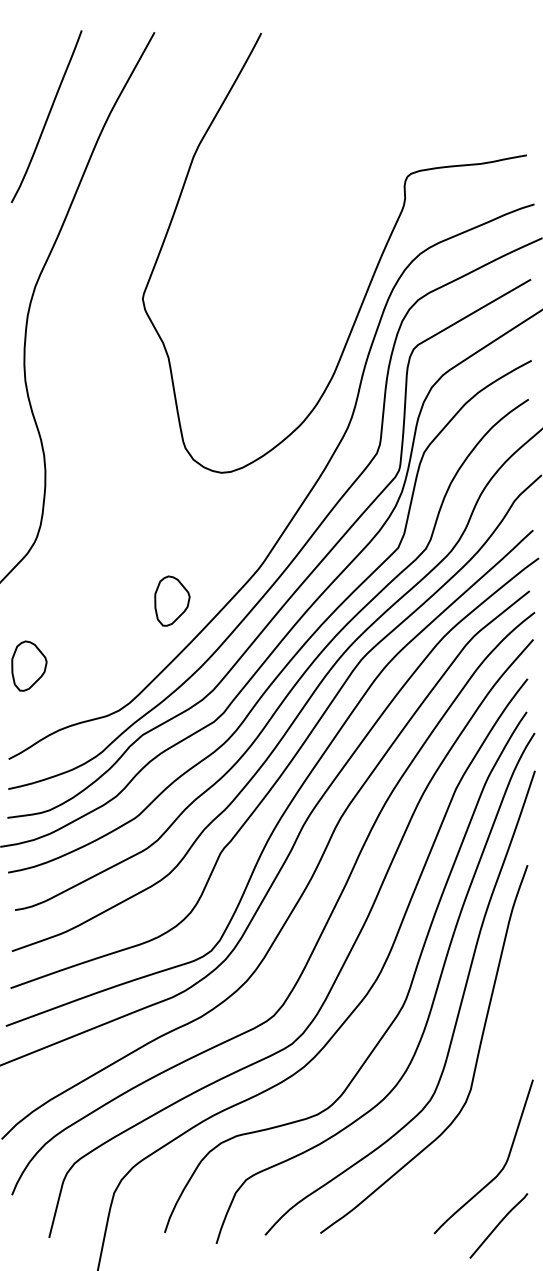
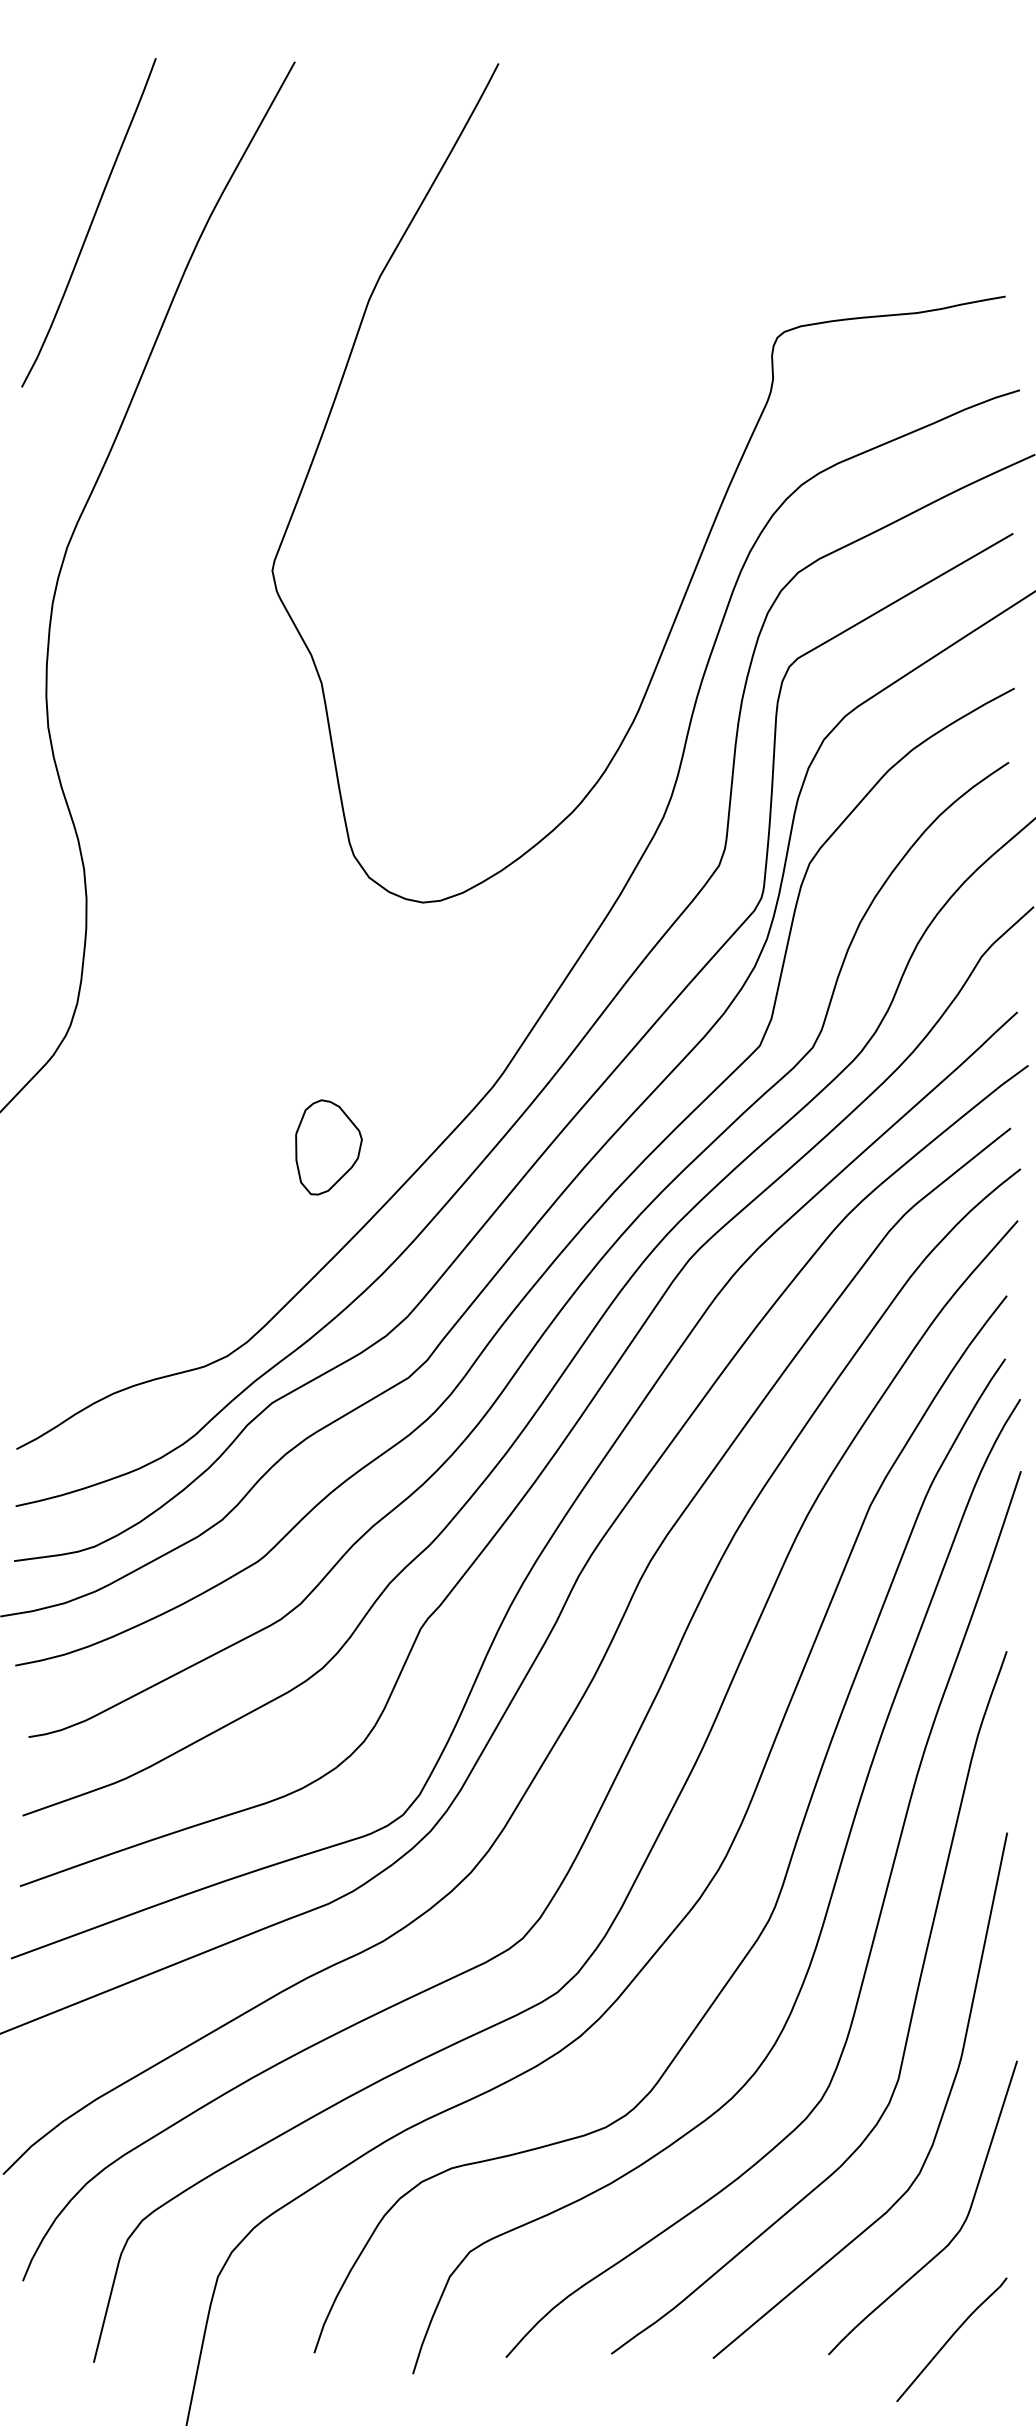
part: (29, 665) -> (56, 1270), removed
curve: (490, 1114) -> (935, 2127), added

